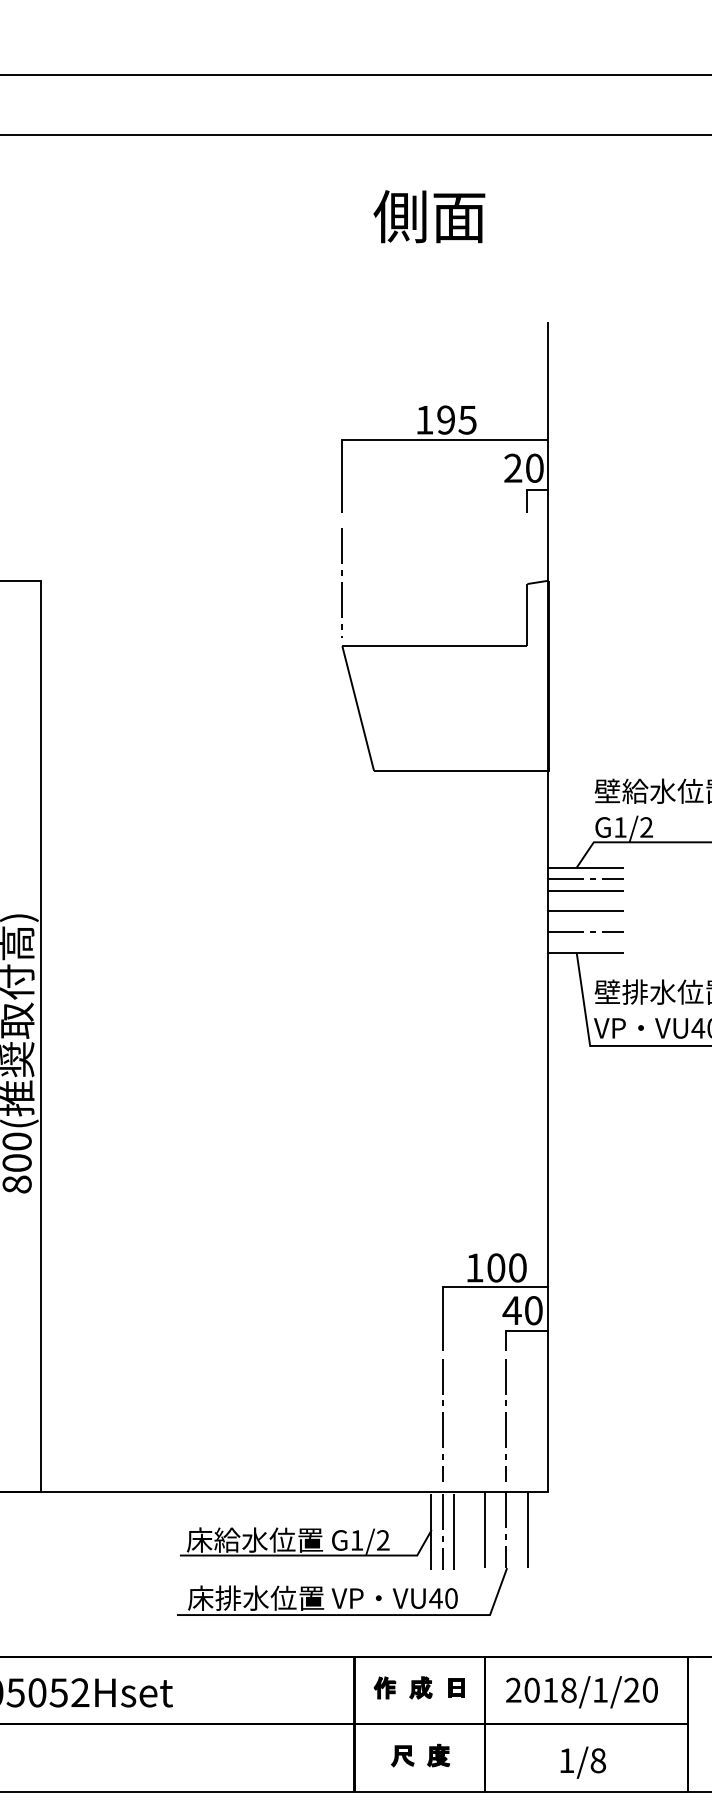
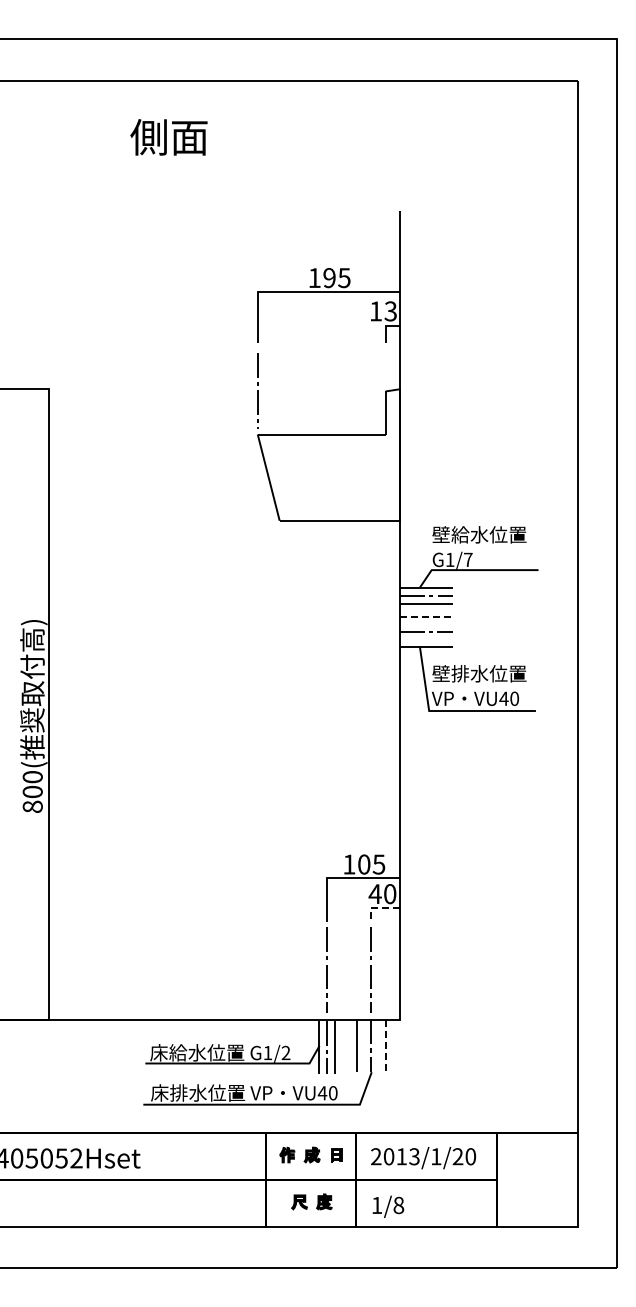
text: (428, 216) -> (168, 137), moved
text: (522, 468) -> (382, 311), 20 -> 13
text: (645, 826) -> (467, 559), G1/2 -> G1/7
line: (587, 910) -> (427, 617), solid -> dashed
text: (516, 1267) -> (378, 864), 100 -> 105
line: (515, 1331) -> (377, 908), solid -> dashed
line: (527, 1530) -> (385, 1046), solid -> dashed
text: (568, 1689) -> (414, 1156), 2018/1/20 -> 2013/1/20
text: (583, 1762) -> (388, 1206), moved

